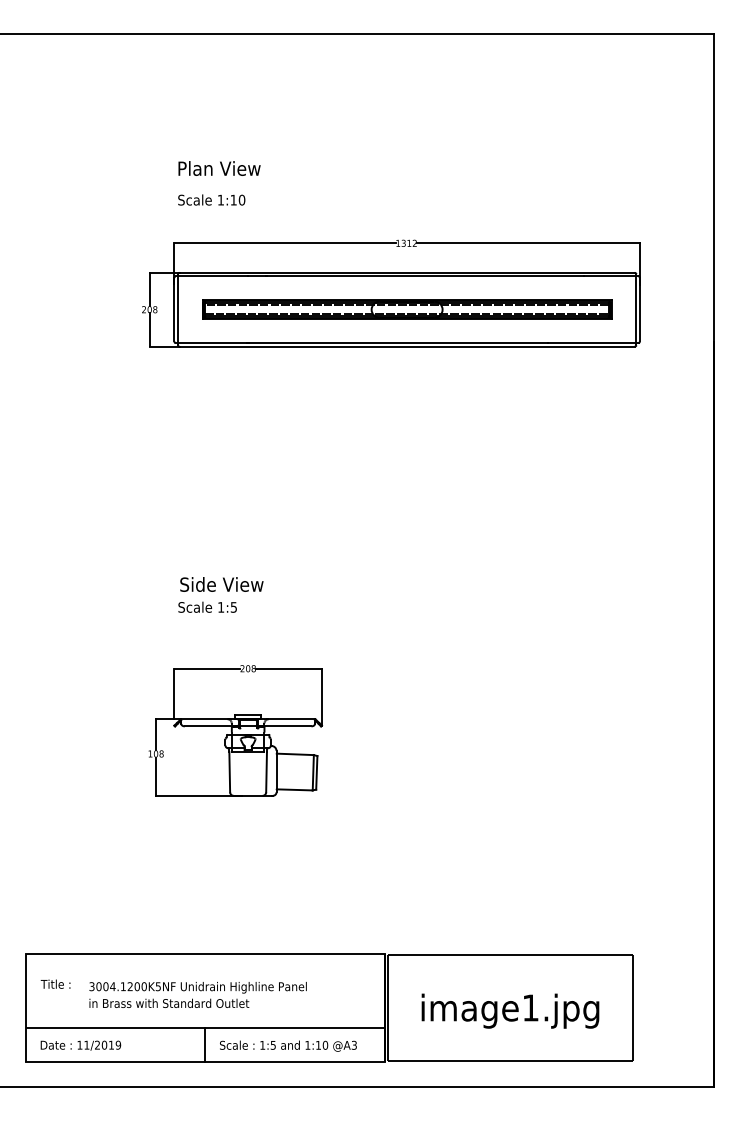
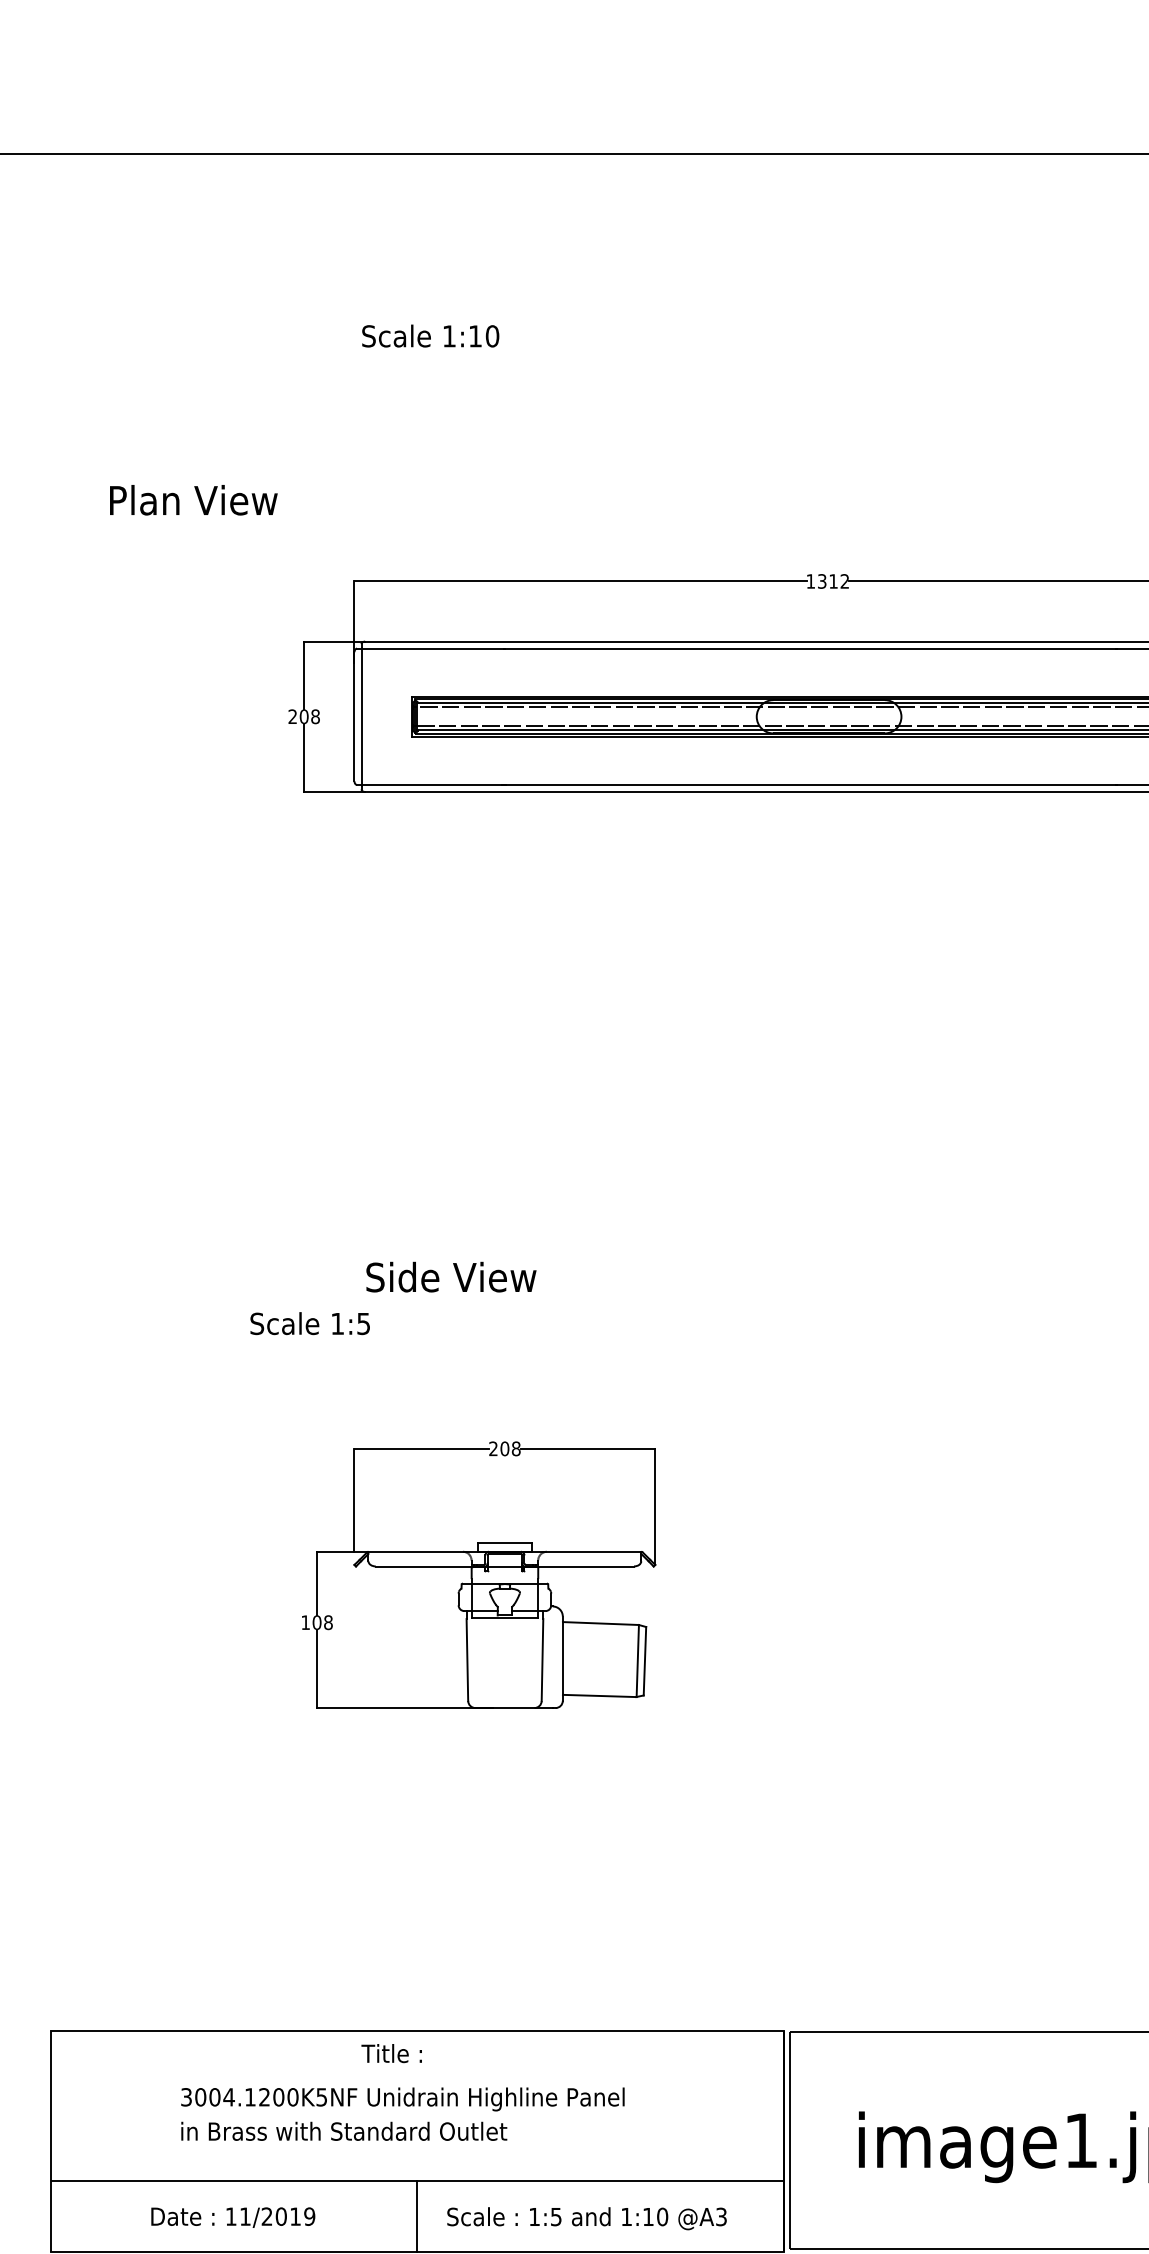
text: (219, 168) -> (193, 500), moved
text: (211, 199) -> (430, 334), moved
text: (207, 606) -> (309, 1321), moved
text: (55, 983) -> (391, 2052), moved
text: (80, 1045) -> (232, 2217), moved

